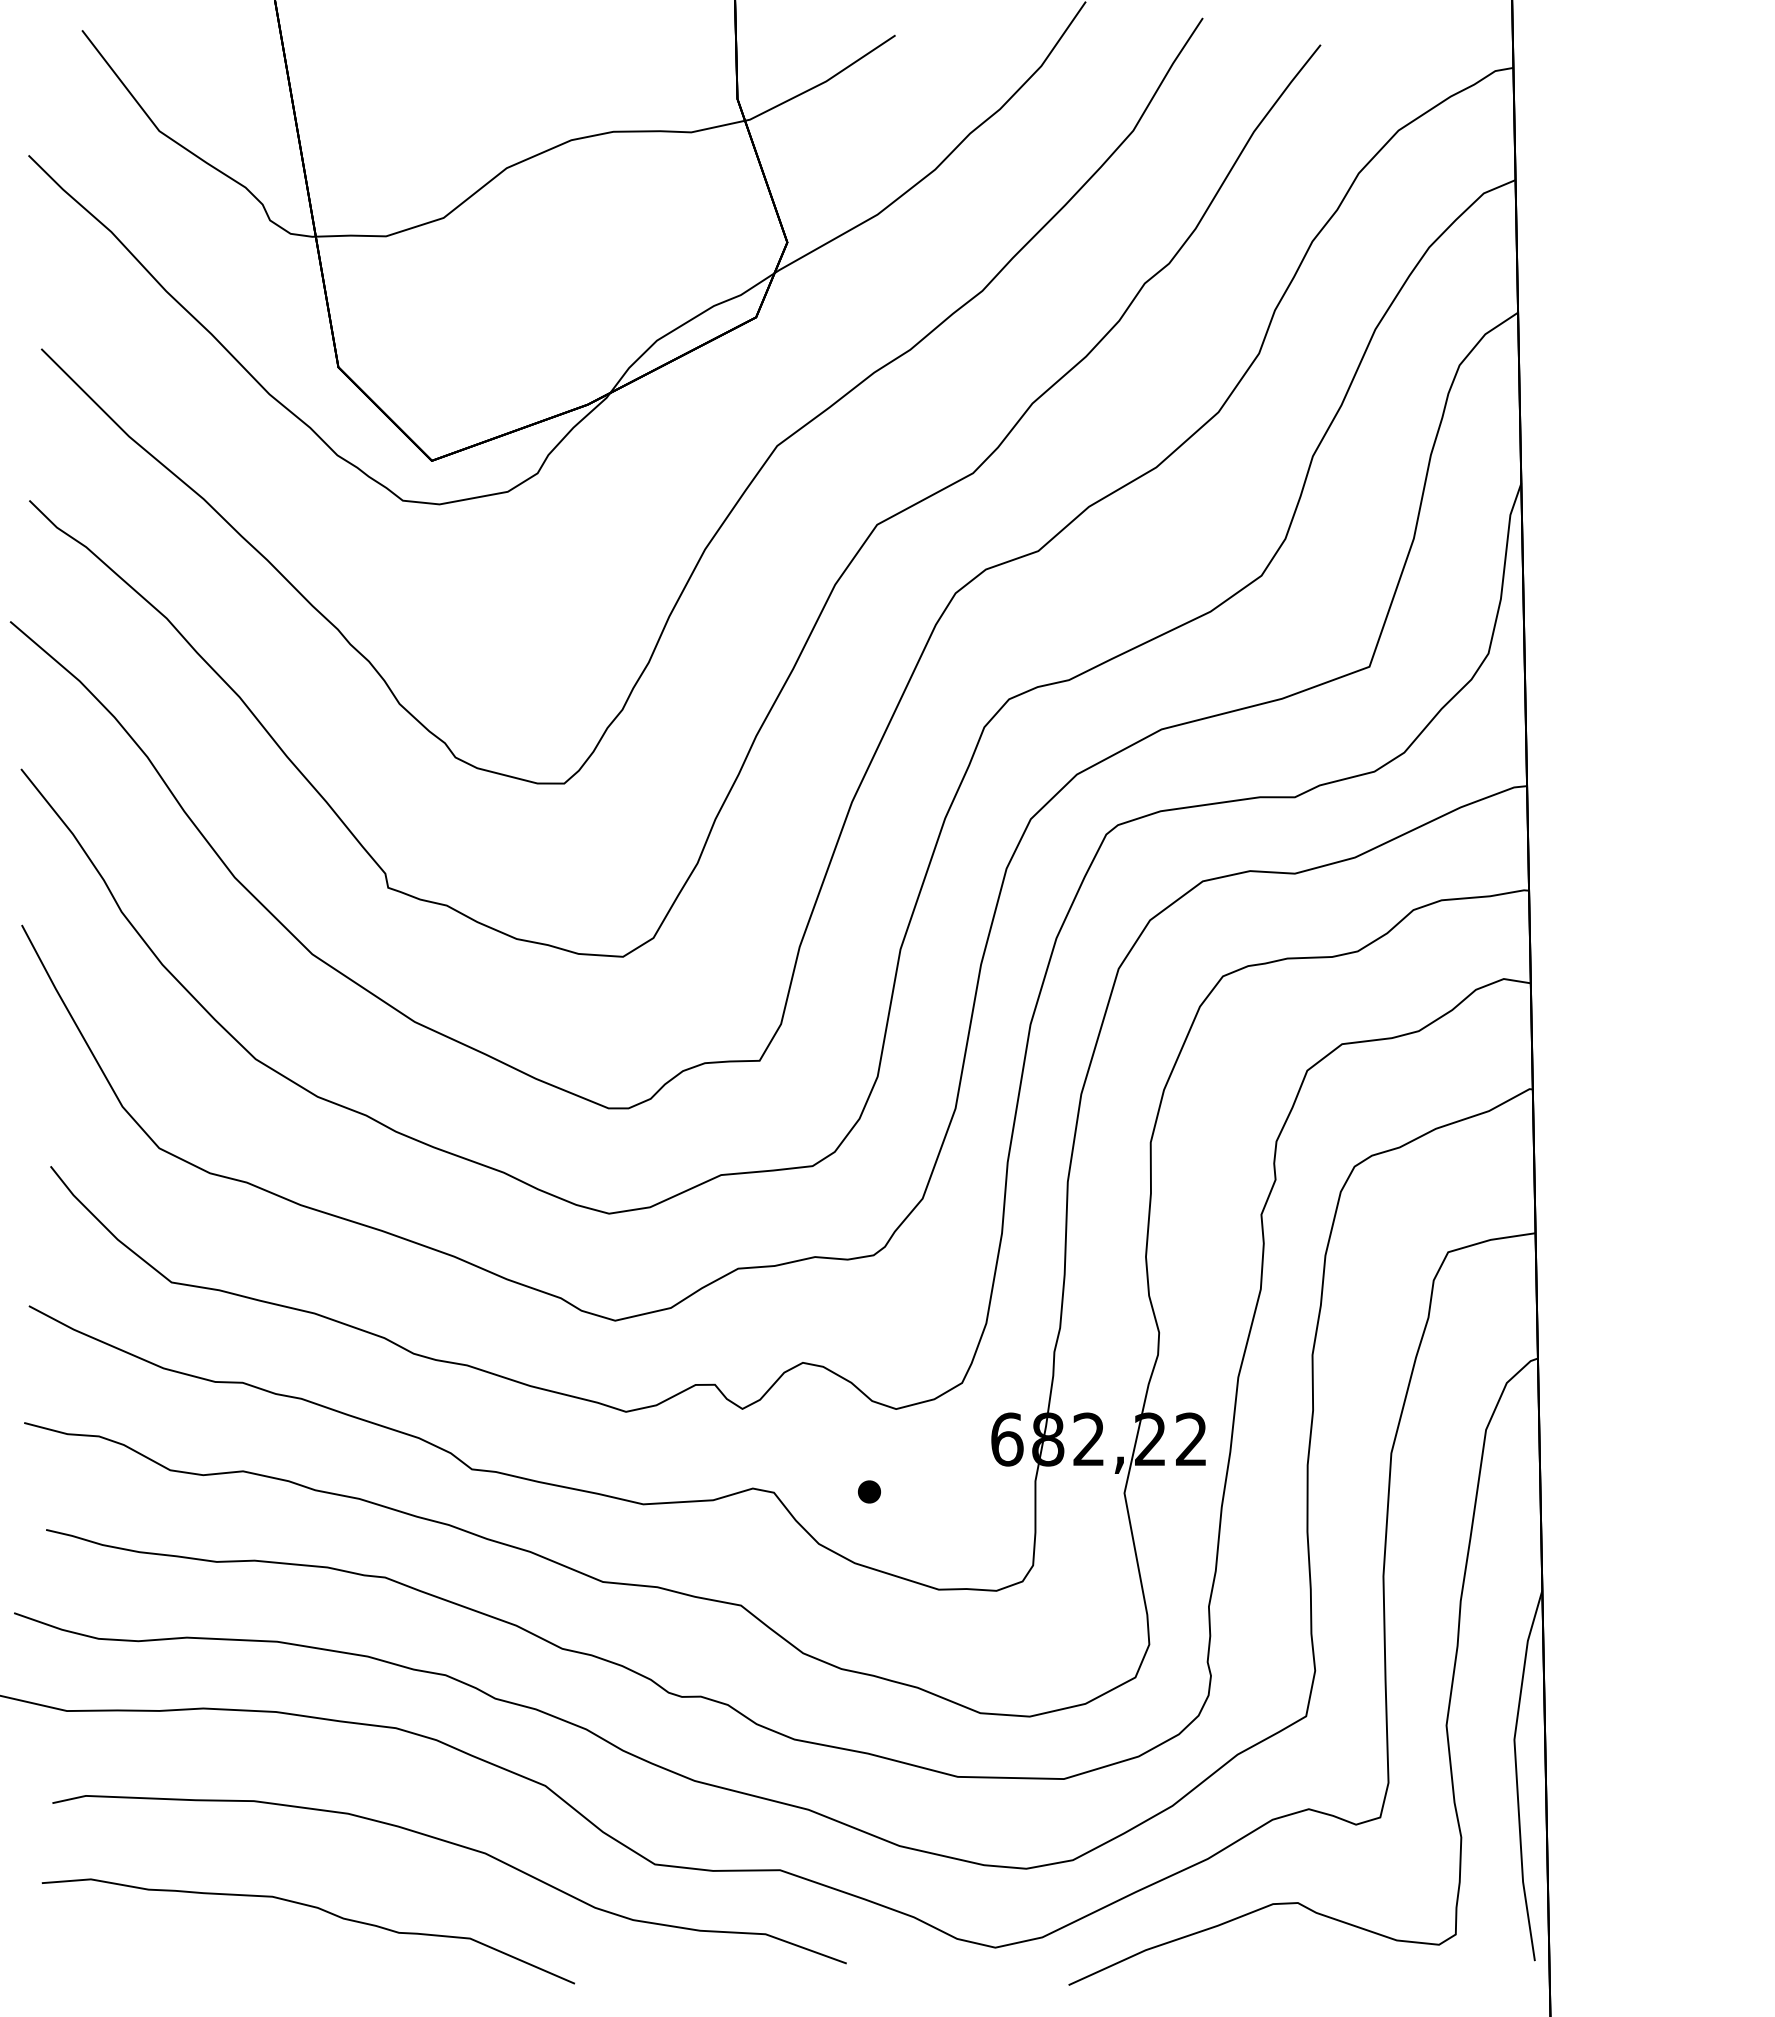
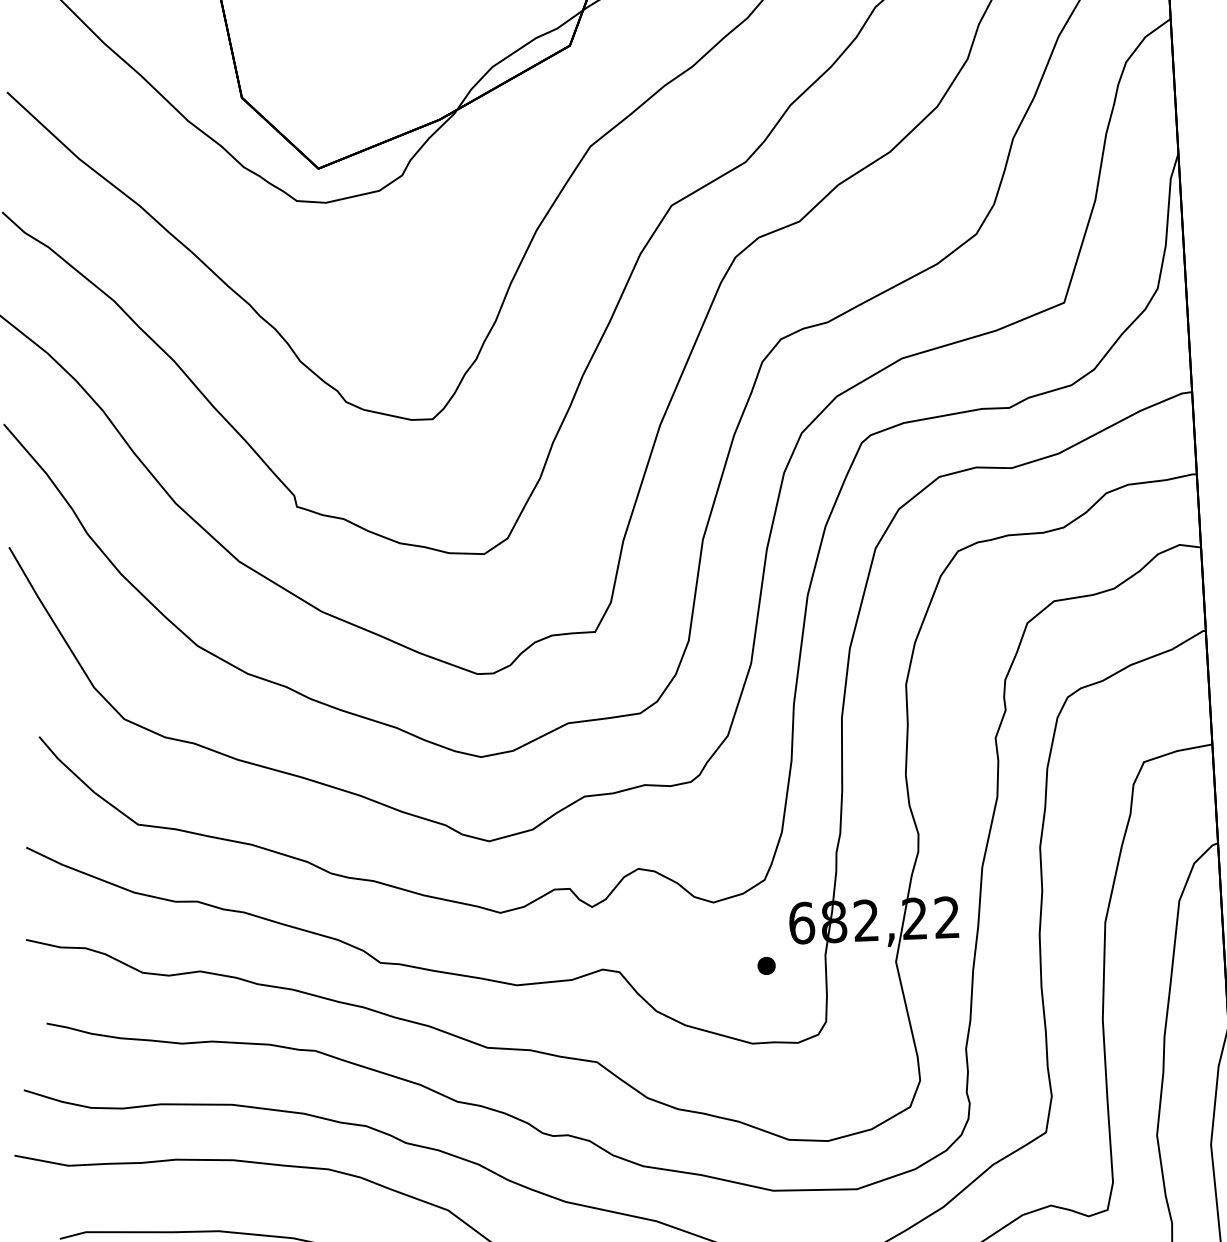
part: (869, 1491) -> (766, 965), moved

